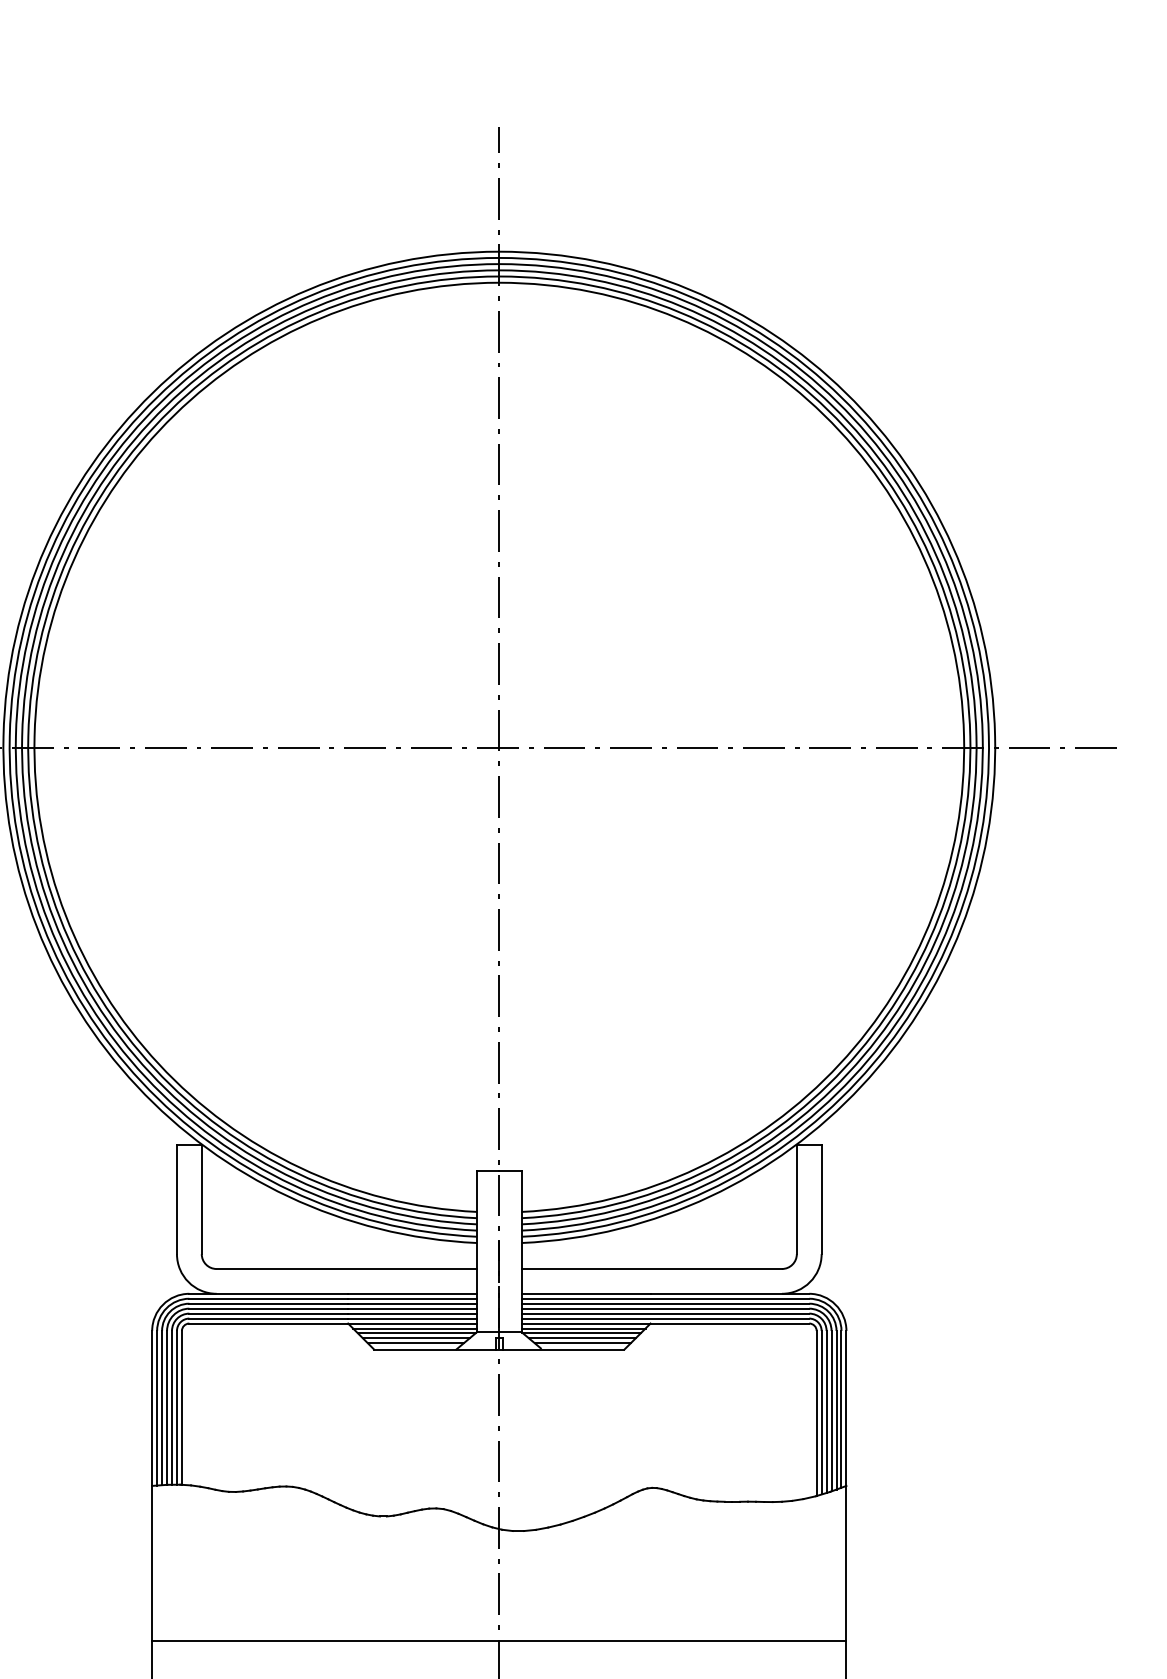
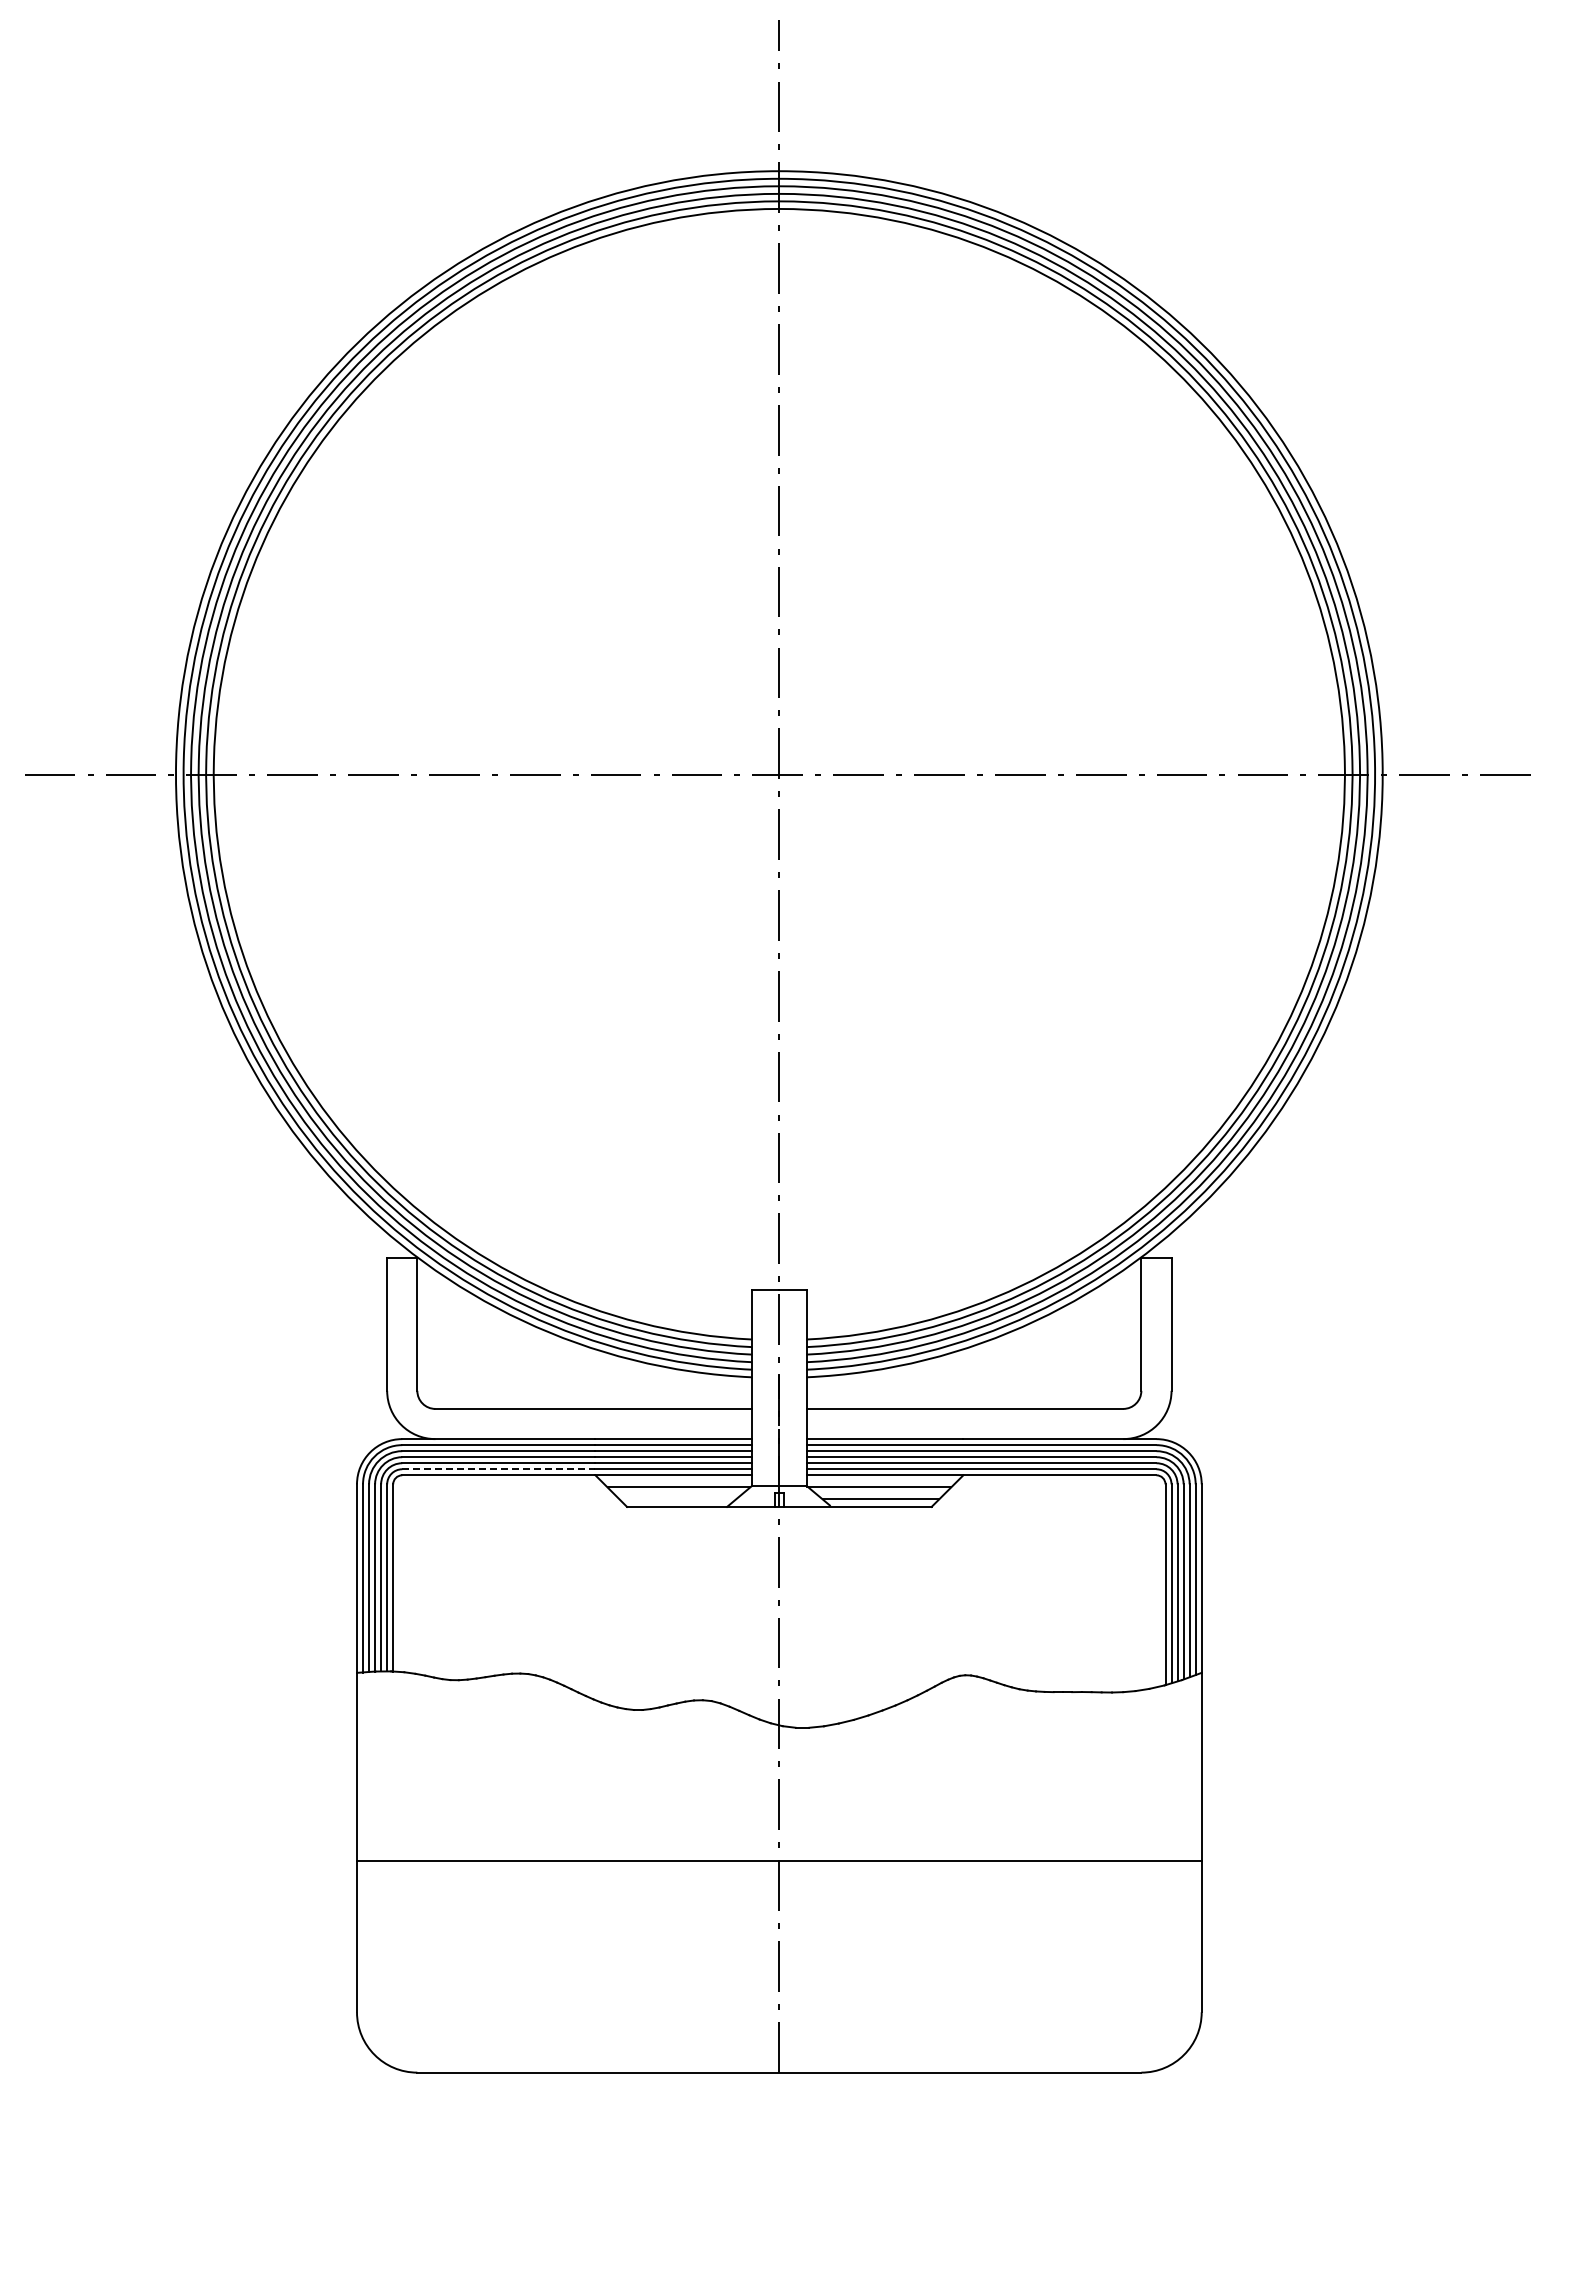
line: (268, 1318) -> (498, 1469), solid -> dashed
line: (414, 1328) -> (676, 1481), removed
line: (583, 1328) -> (881, 1481), removed
line: (416, 1338) -> (678, 1493), removed
line: (582, 1338) -> (880, 1493), removed
line: (415, 1343) -> (677, 1499), removed

